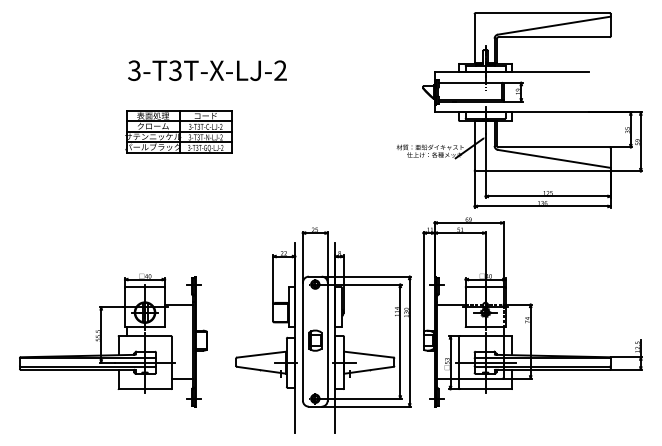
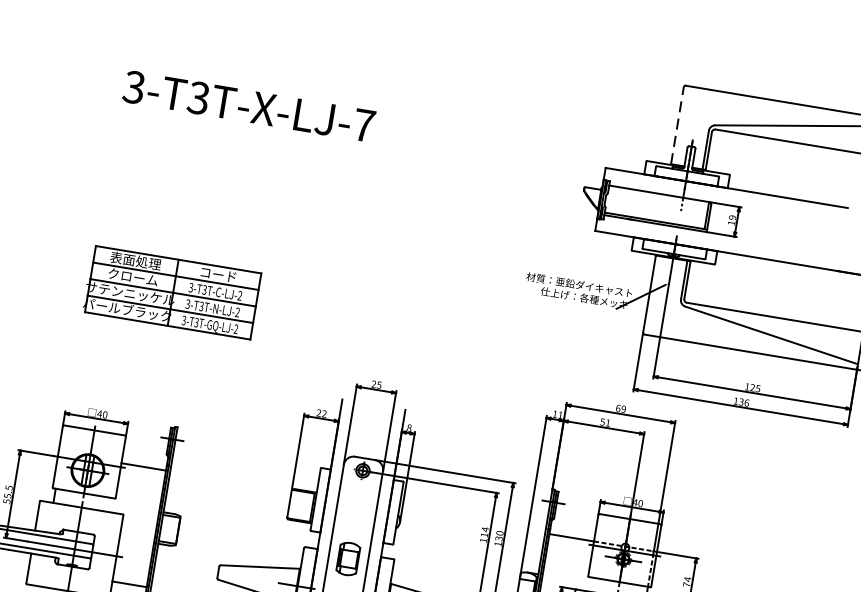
line: (474, 38) -> (677, 125), solid -> dashed
text: (280, 70) -> (363, 125), 3-T3T-X-LJ-2 -> 3-T3T-X-LJ-7
part: (178, 131) -> (171, 291), moved

